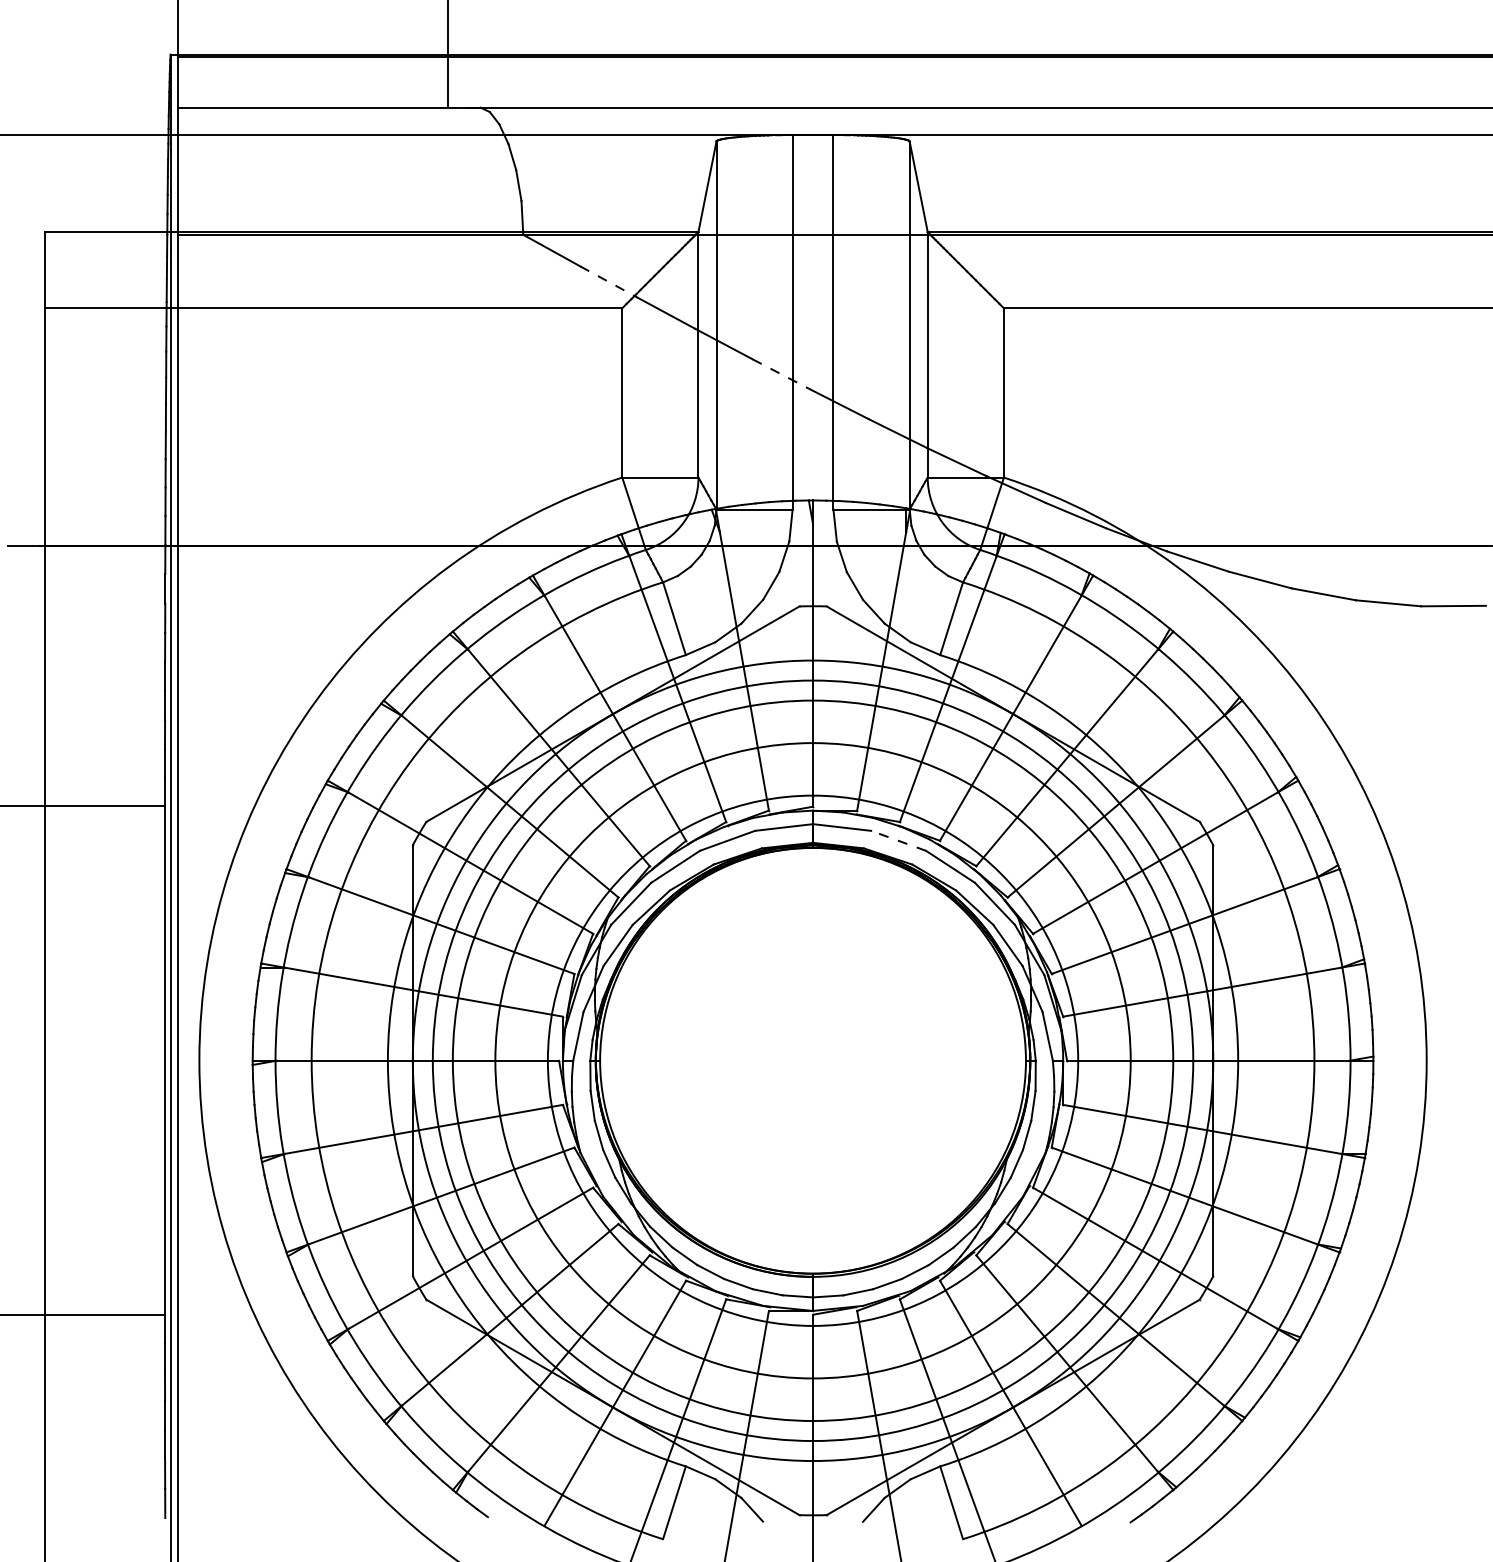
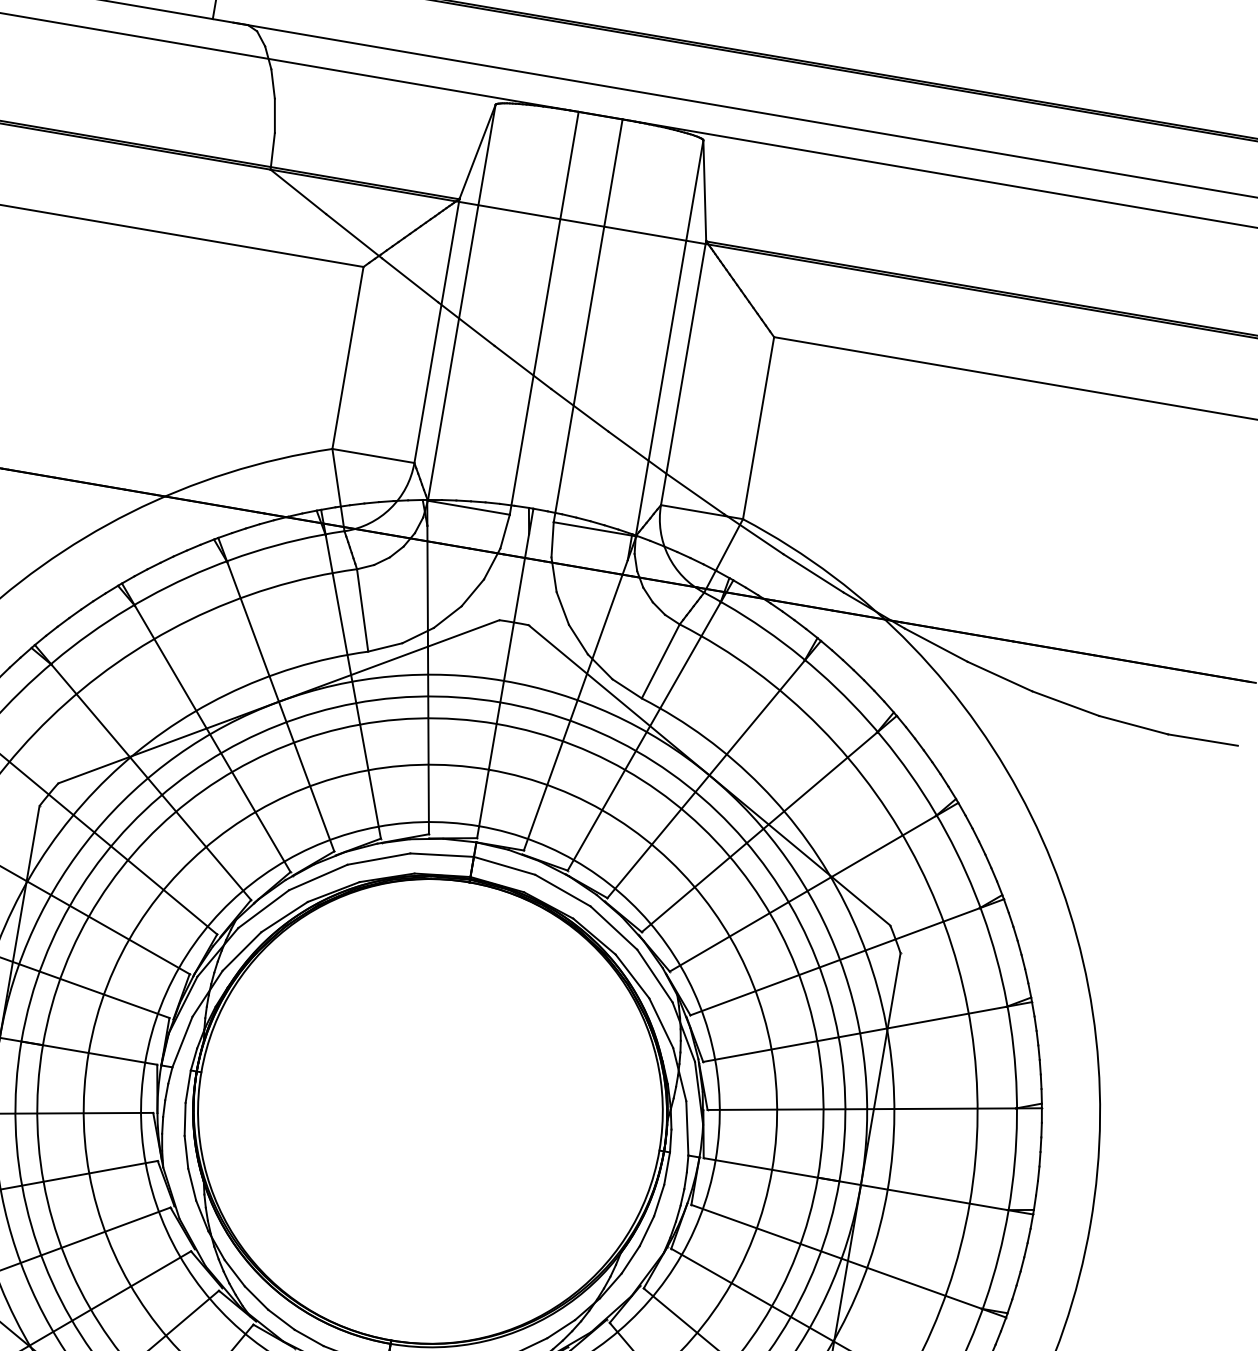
line: (609, 282) -> (354, 236), dashed -> solid
line: (781, 374) -> (522, 367), dashed -> solid
line: (898, 840) -> (562, 890), dashed -> solid

